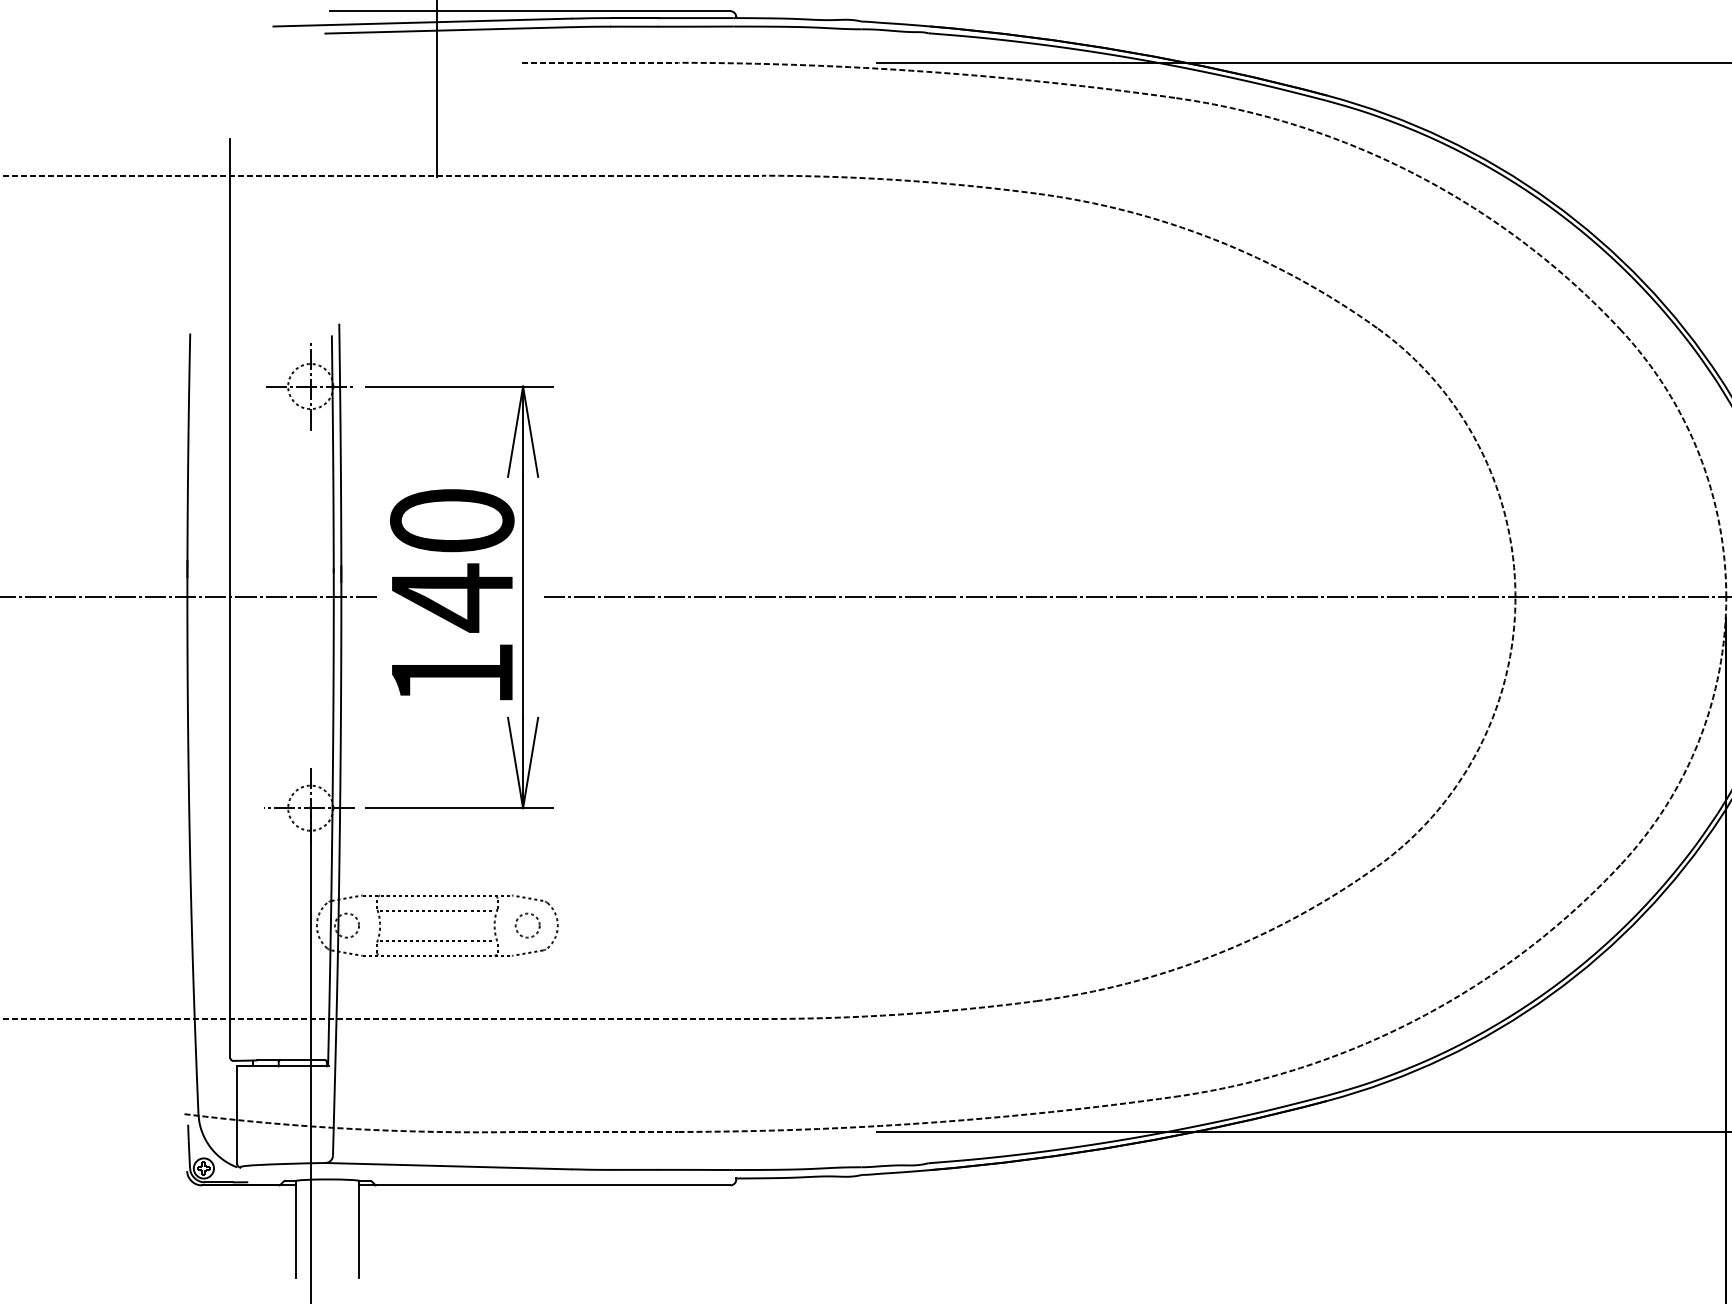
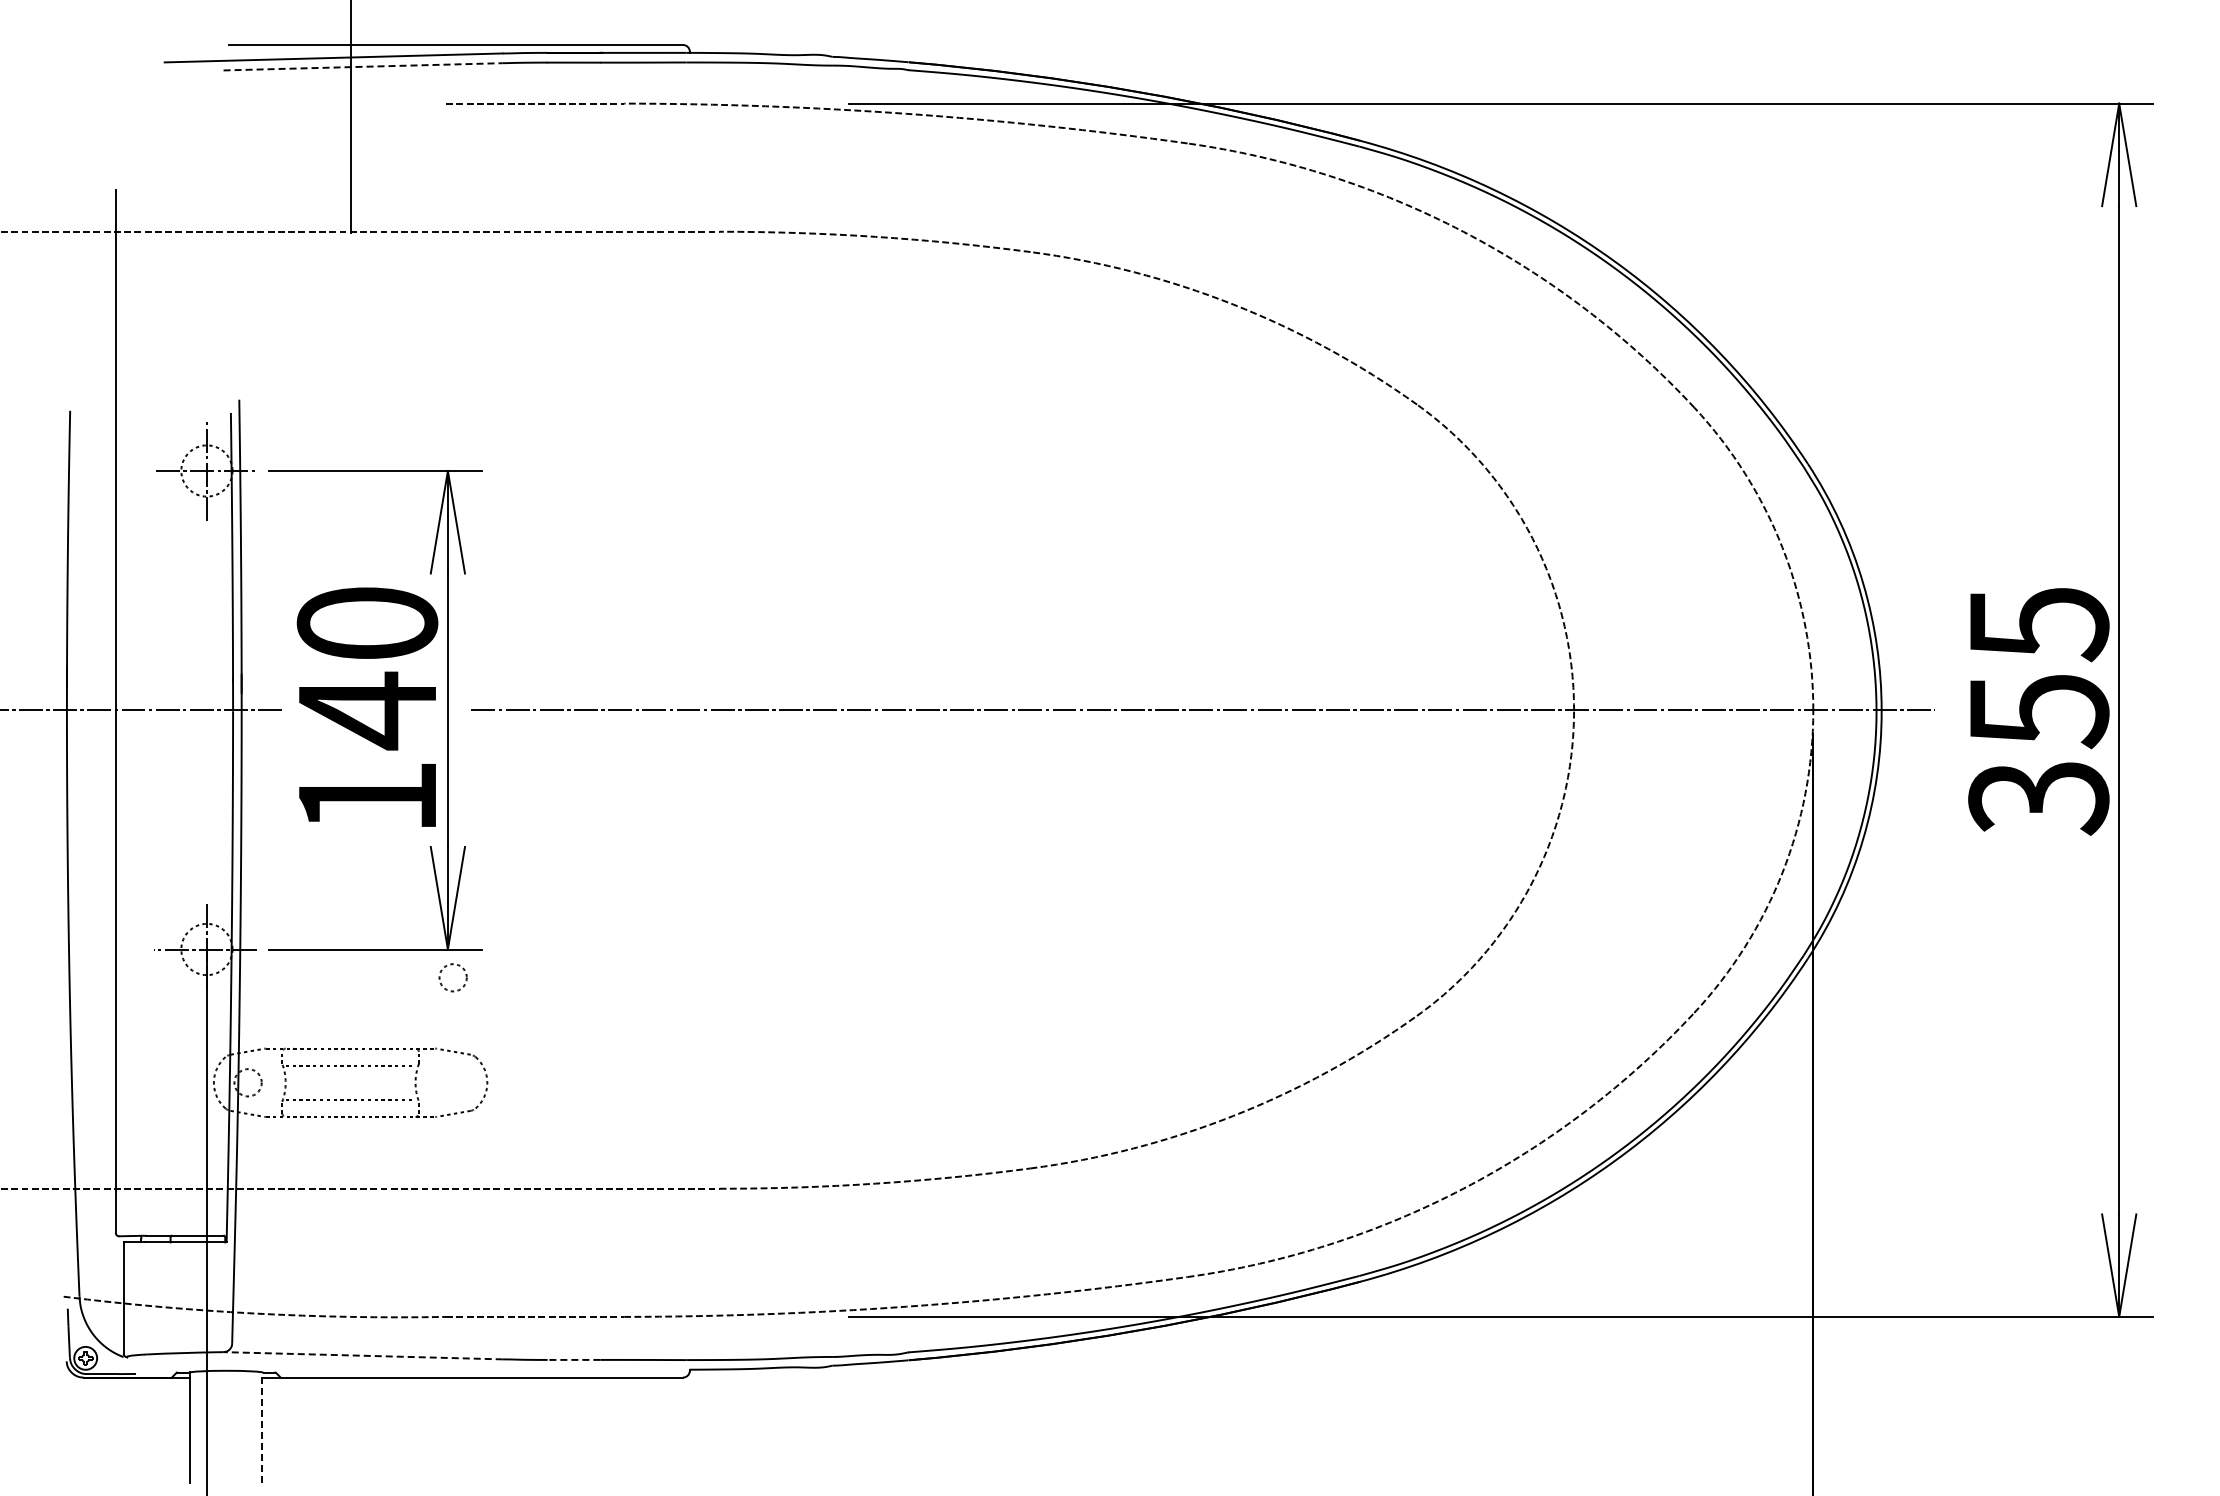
line: (448, 30) -> (363, 66), solid -> dashed
circle: (527, 925) -> (452, 977), moved
line: (448, 1165) -> (363, 1355), solid -> dashed
line: (633, 1169) -> (573, 1359), solid -> dashed
line: (359, 1228) -> (262, 1426), solid -> dashed

